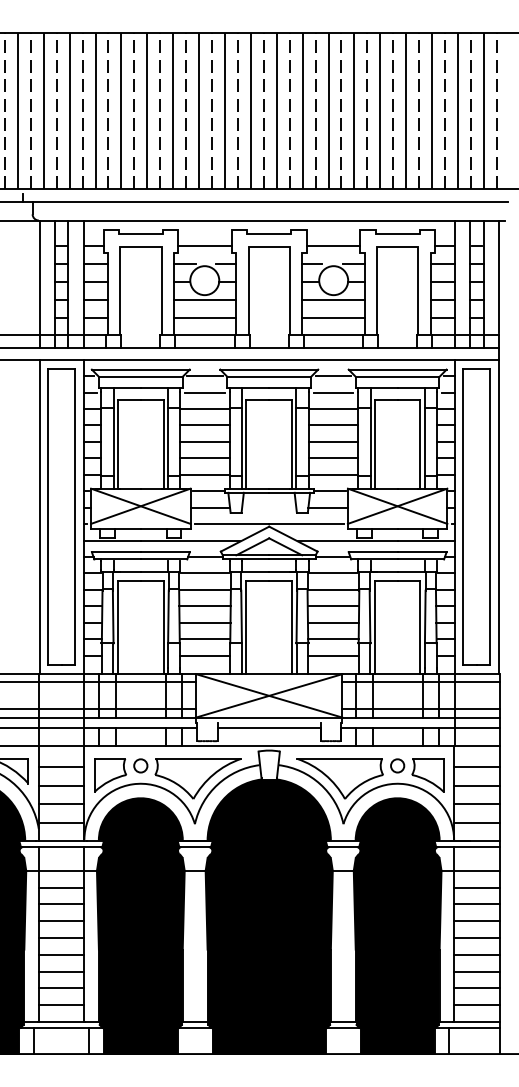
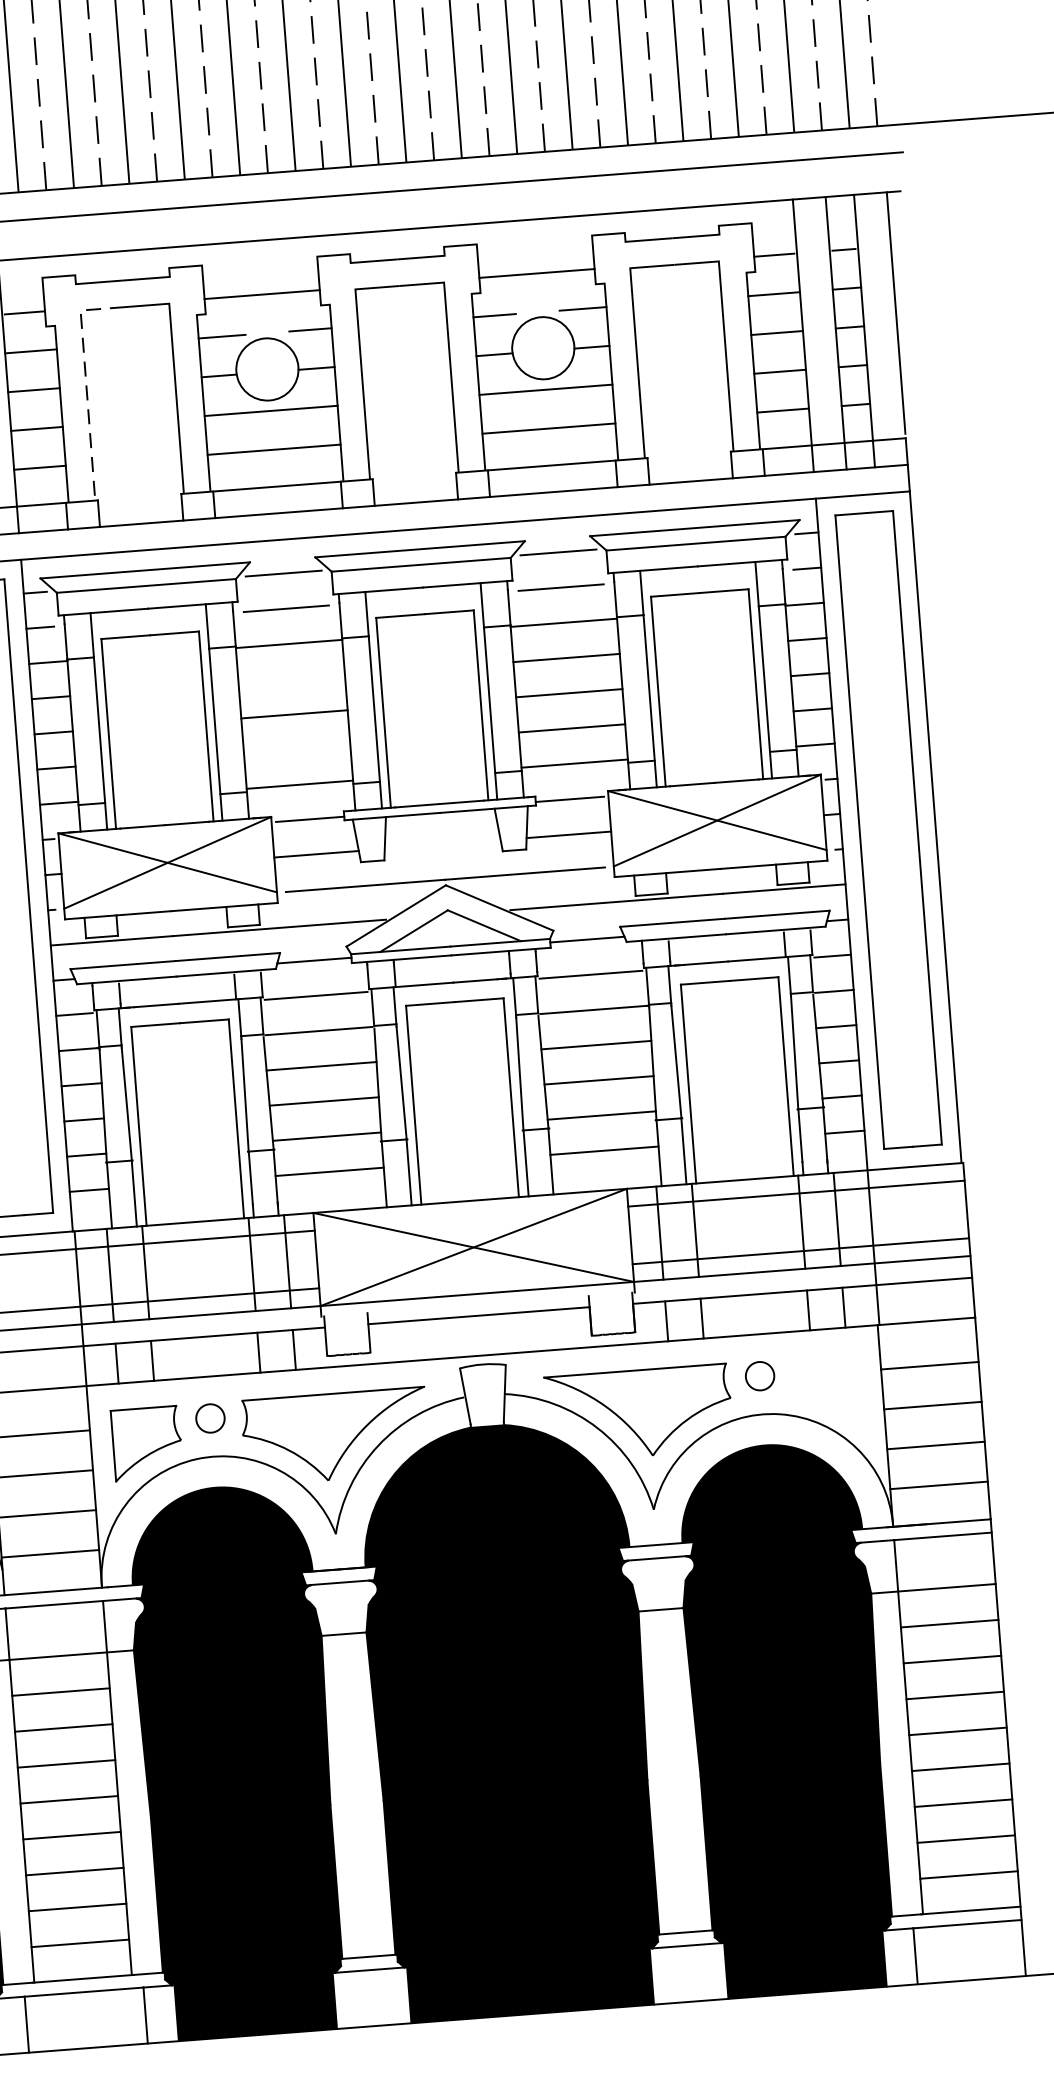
line: (120, 280) -> (87, 382), solid -> dashed
line: (204, 425) -> (290, 679), removed
line: (204, 458) -> (296, 750), removed
part: (427, 775) -> (825, 1391), removed

